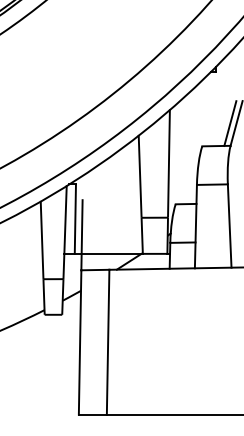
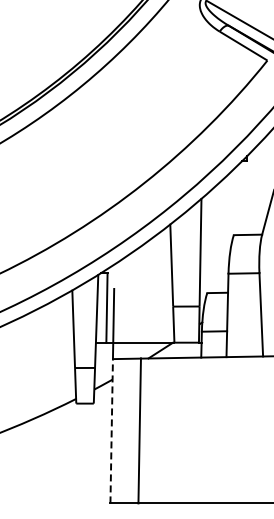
line: (229, 122) -> (261, 211), removed
line: (79, 341) -> (111, 430), solid -> dashed

